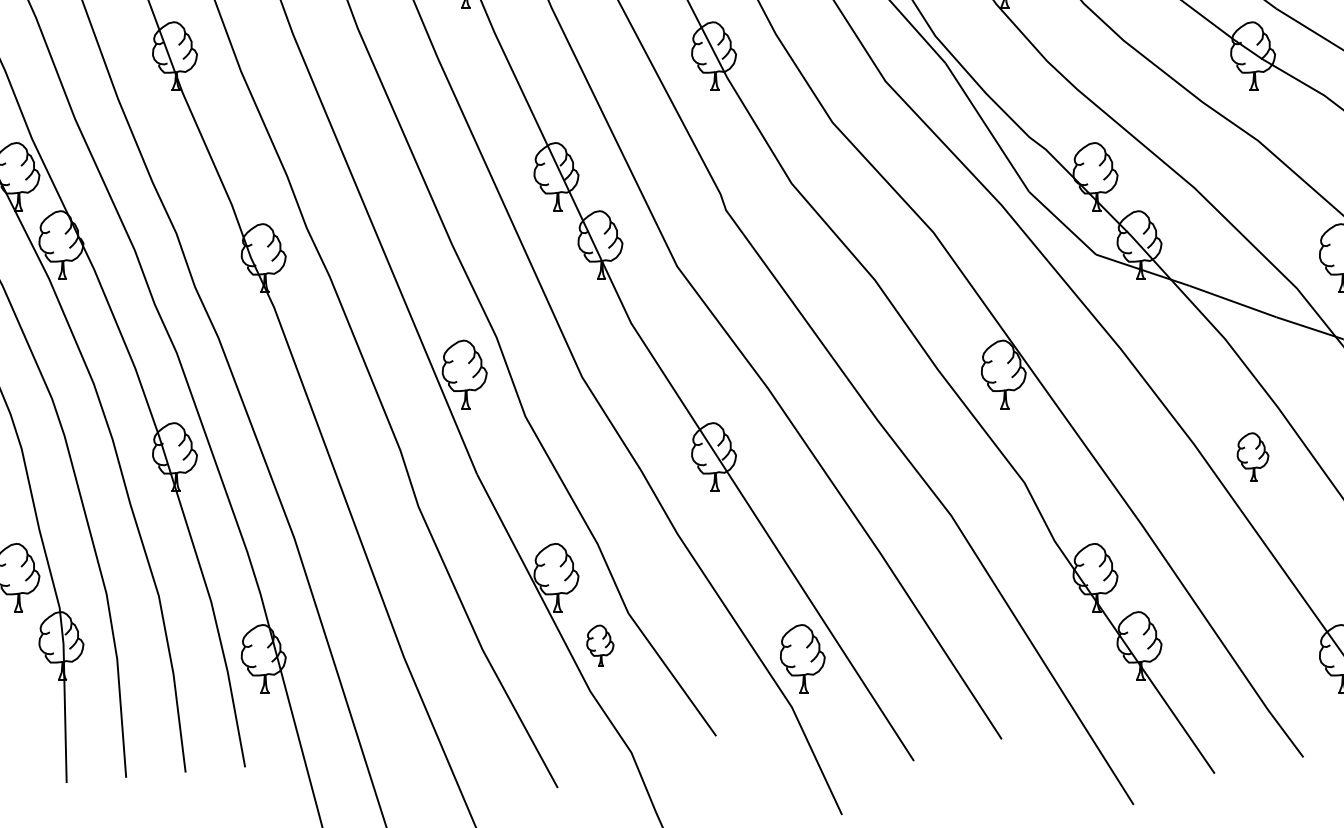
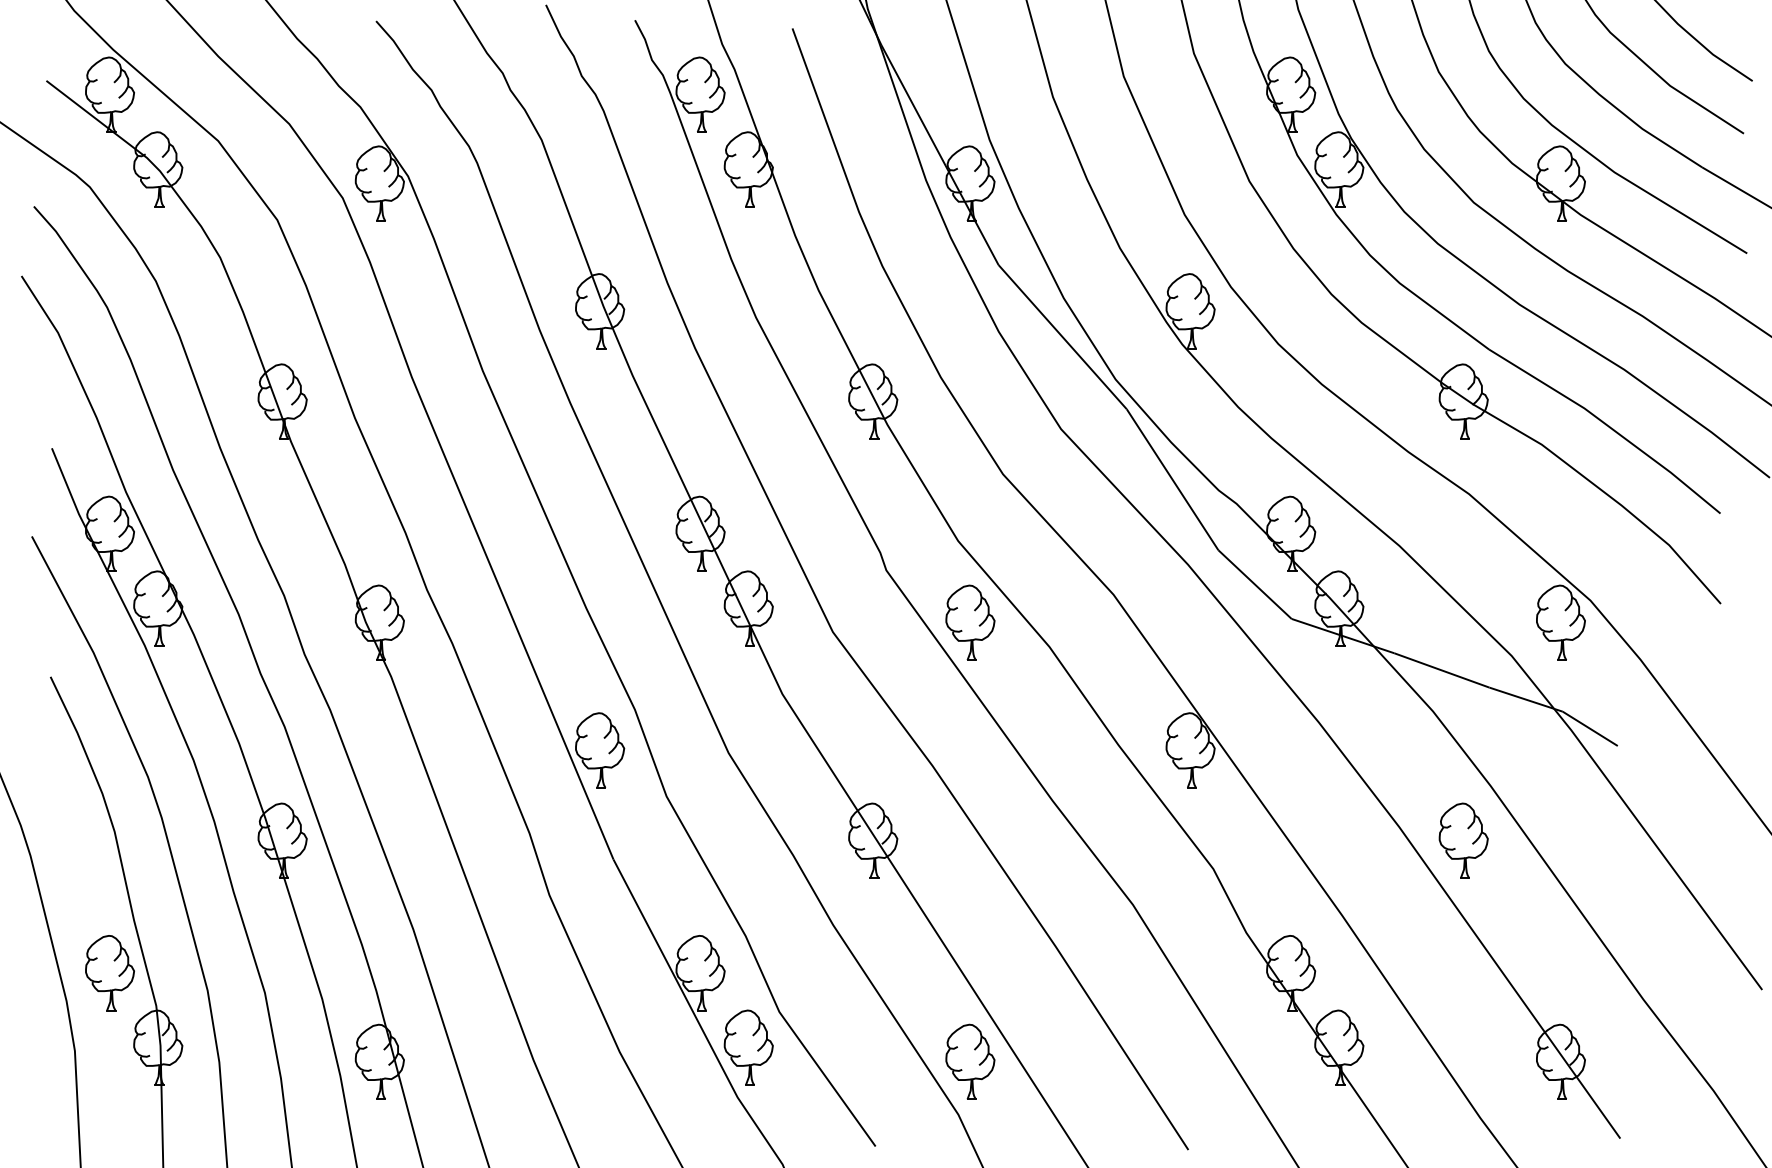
part: (802, 257) -> (970, 622), added
part: (1252, 456) -> (1463, 840), size x1.43
part: (600, 645) -> (748, 1047), size x1.67

